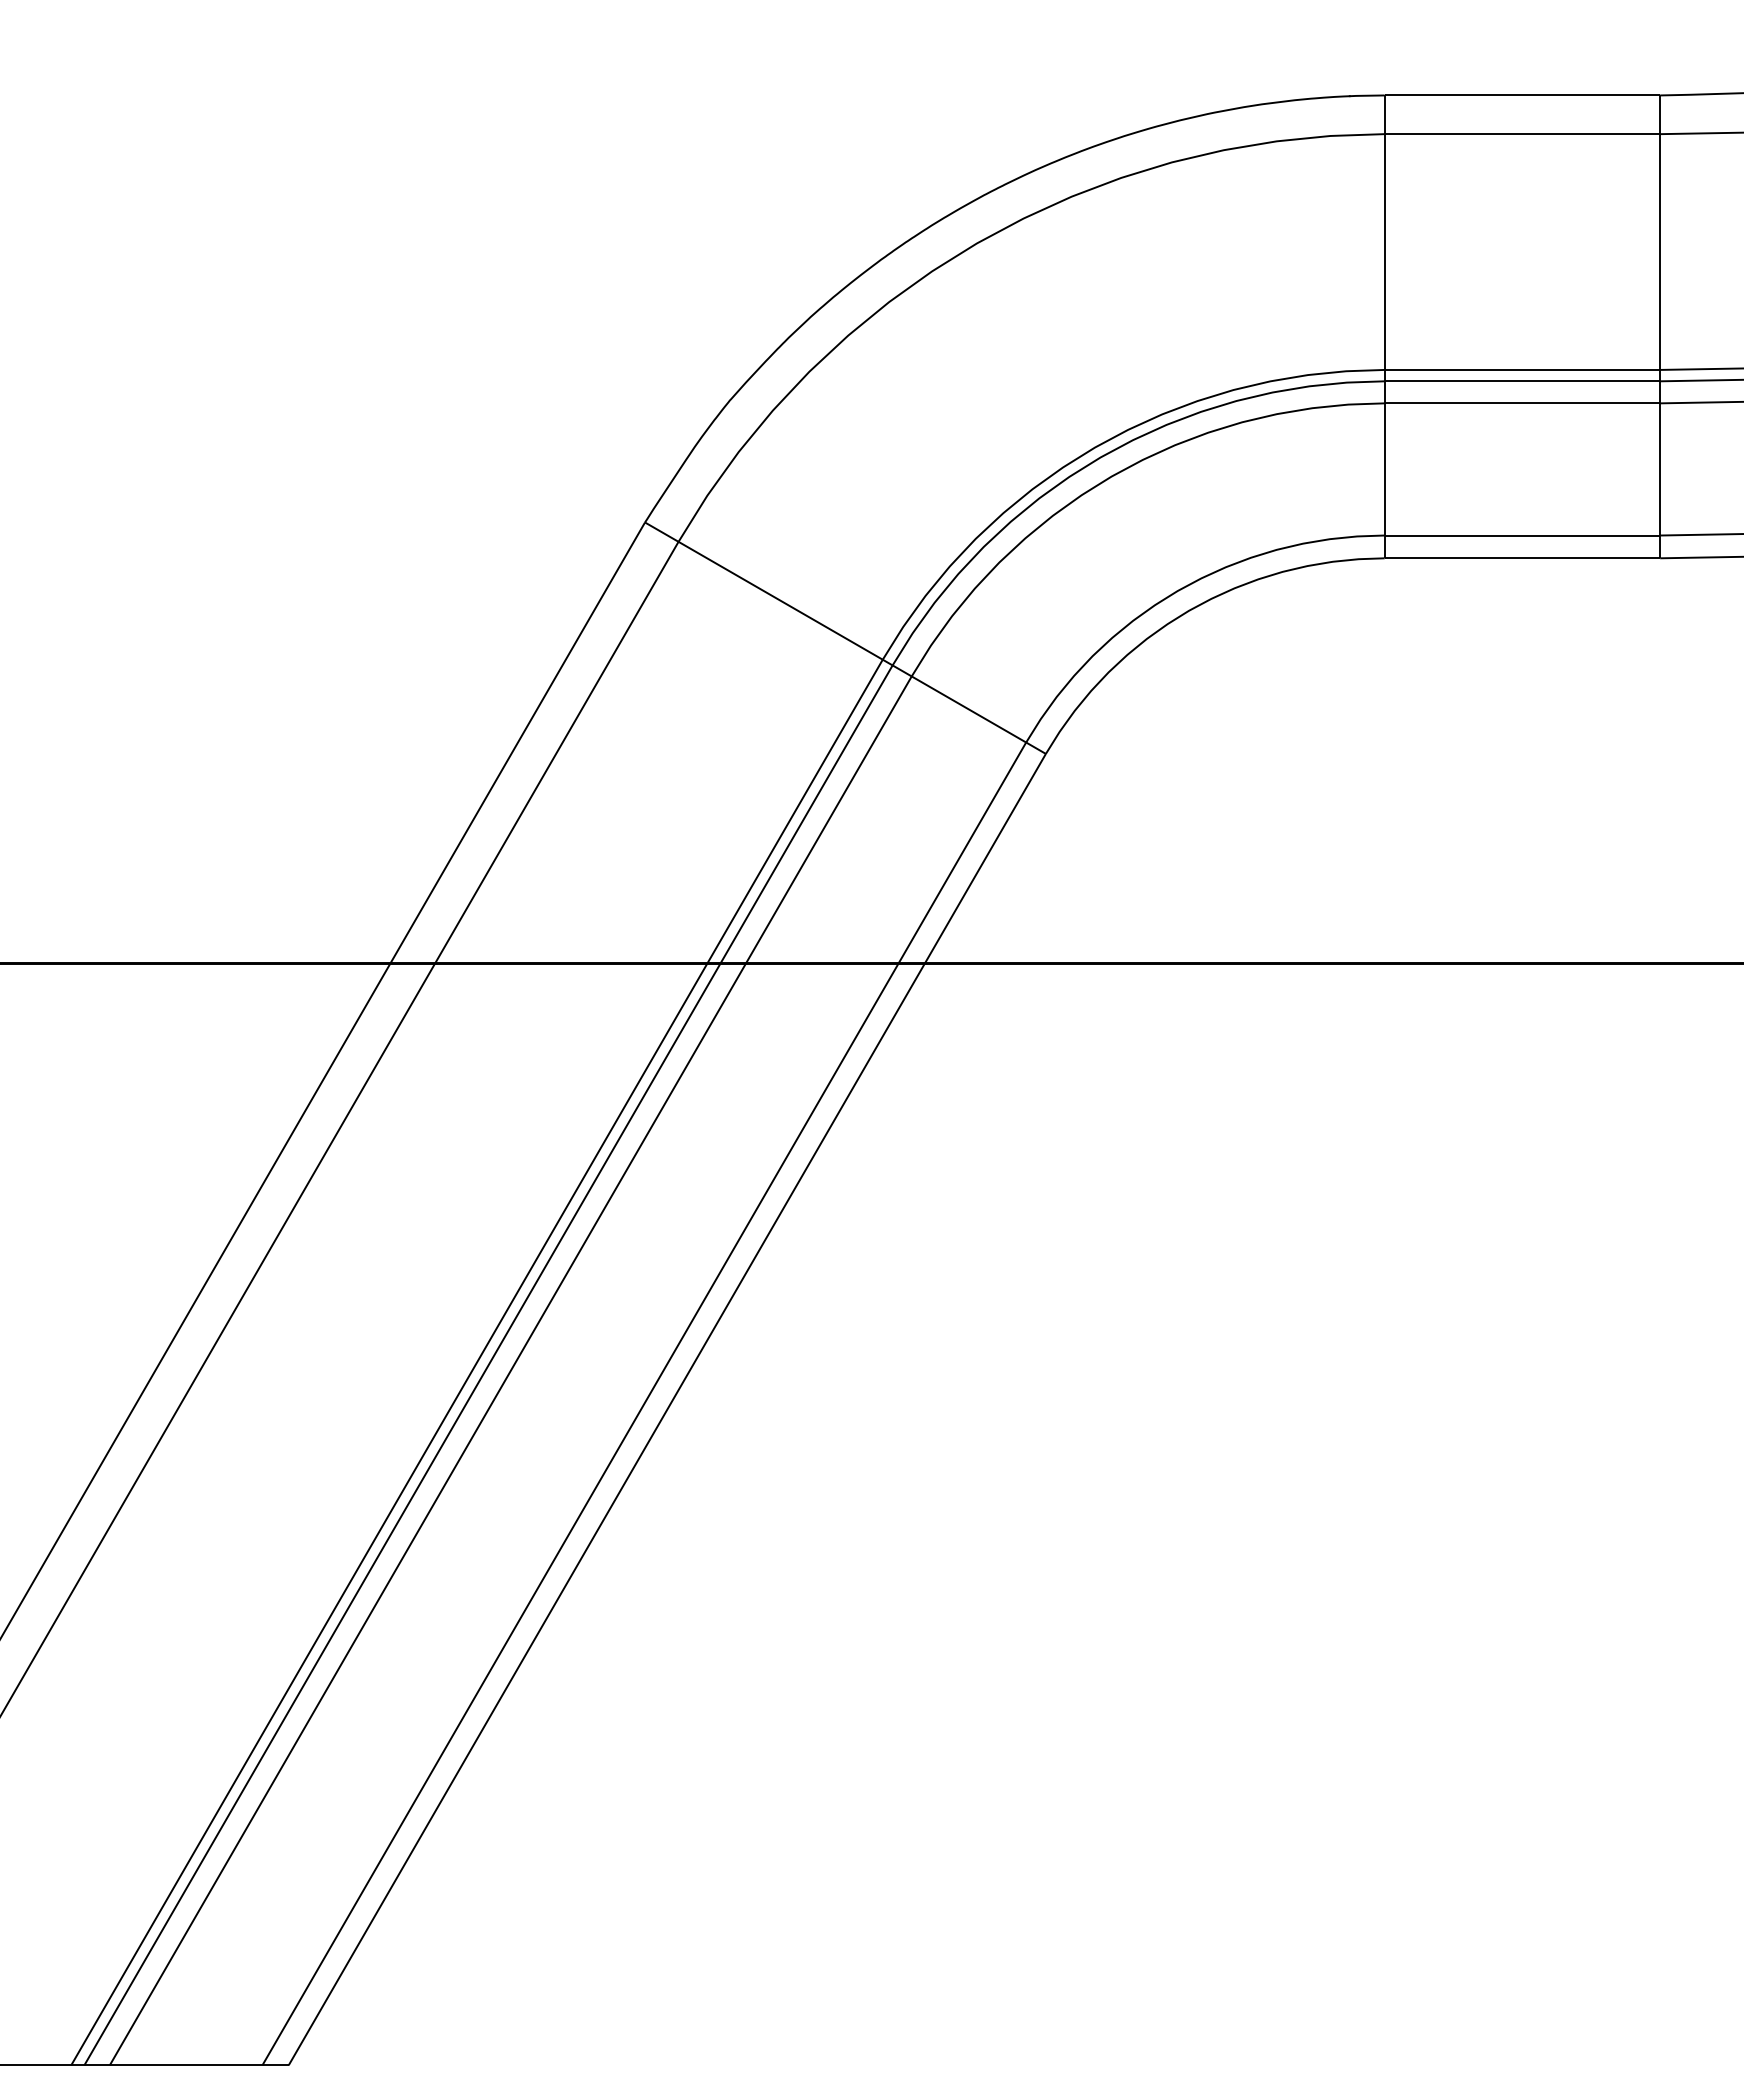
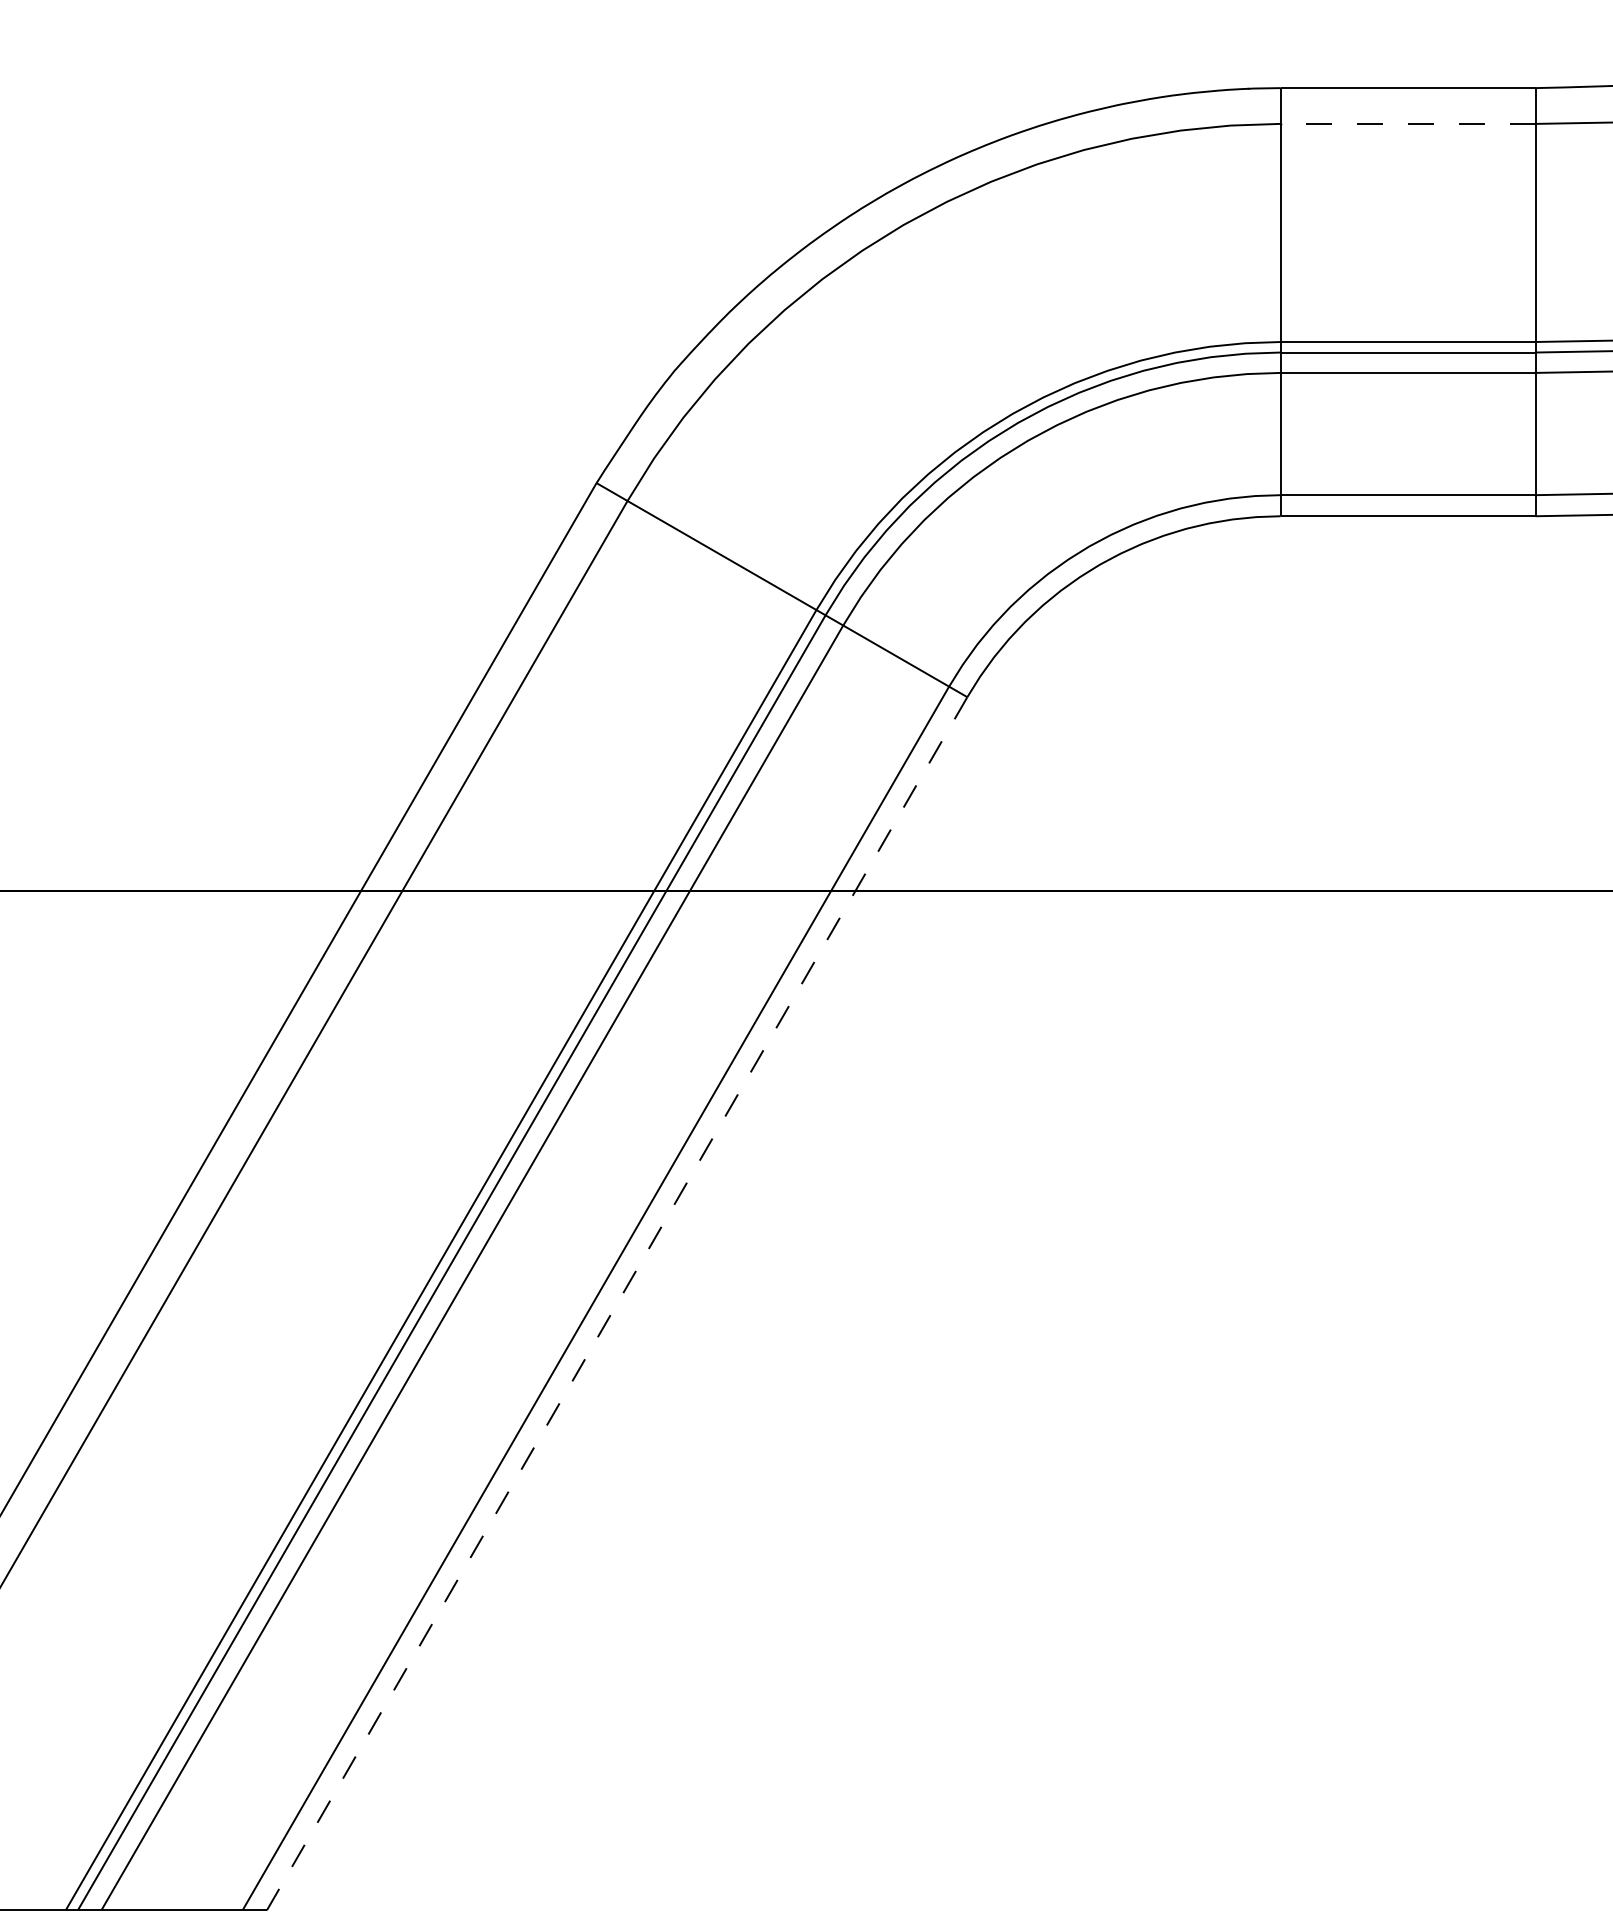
line: (1522, 134) -> (1408, 124), solid -> dashed
line: (667, 1410) -> (617, 1304), solid -> dashed

